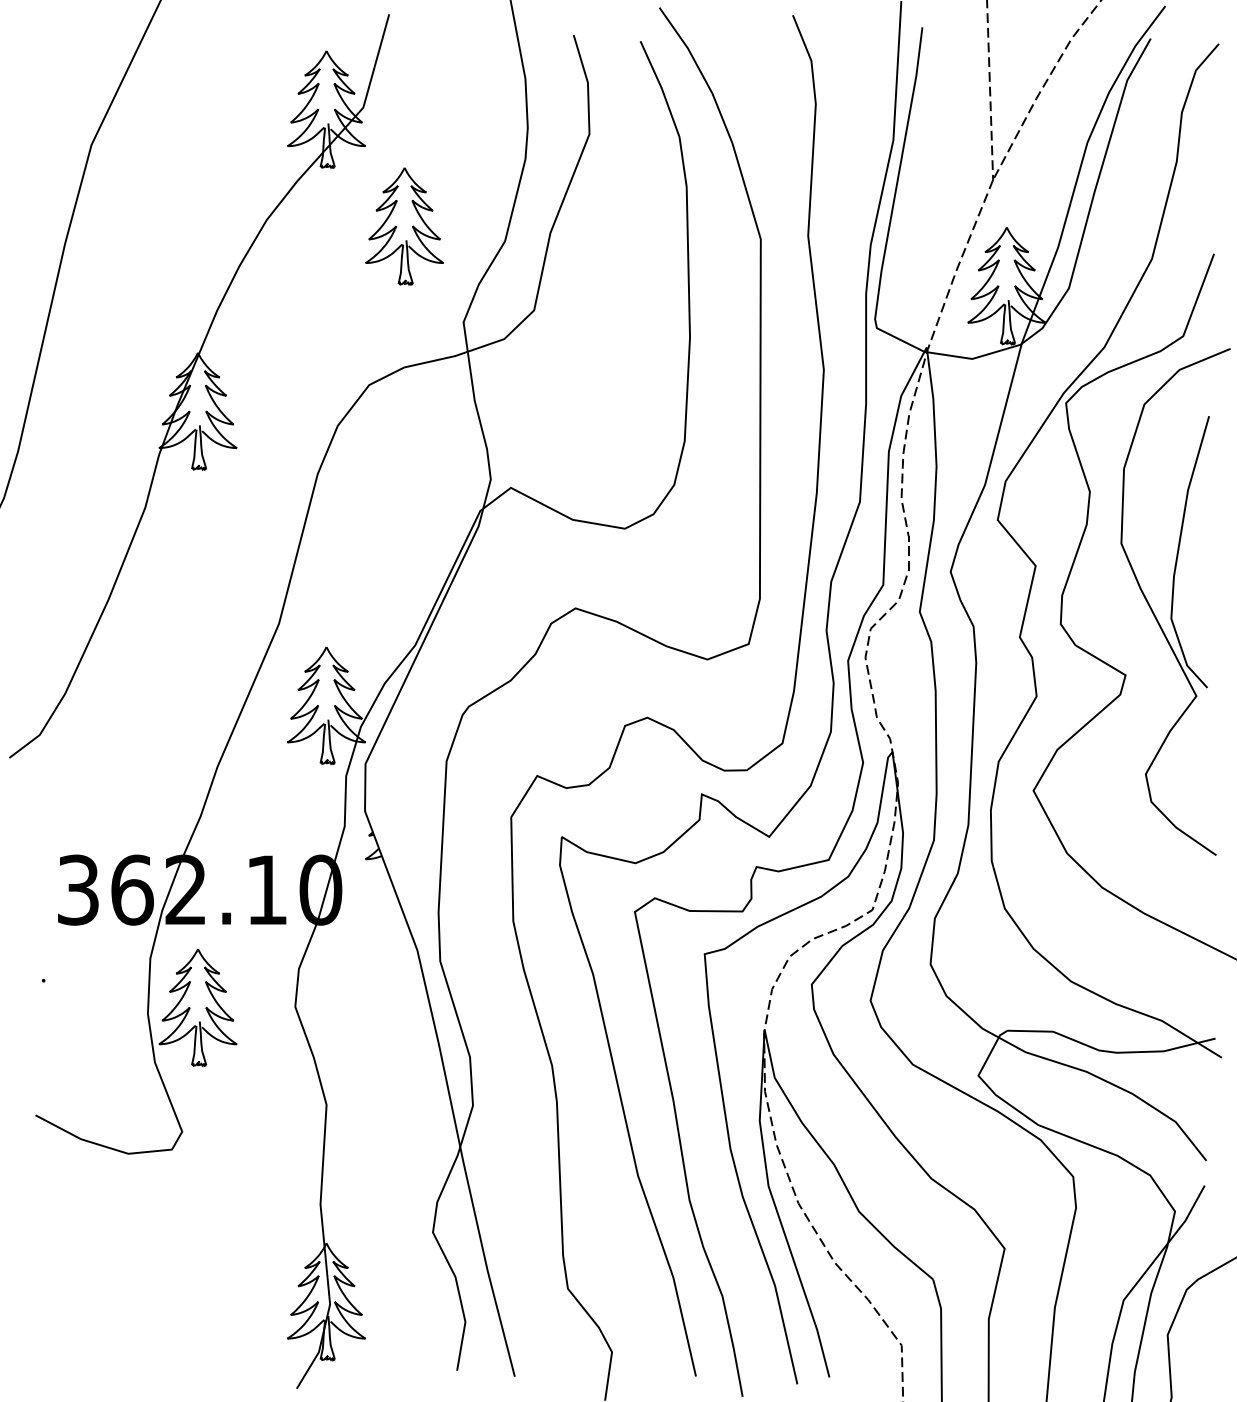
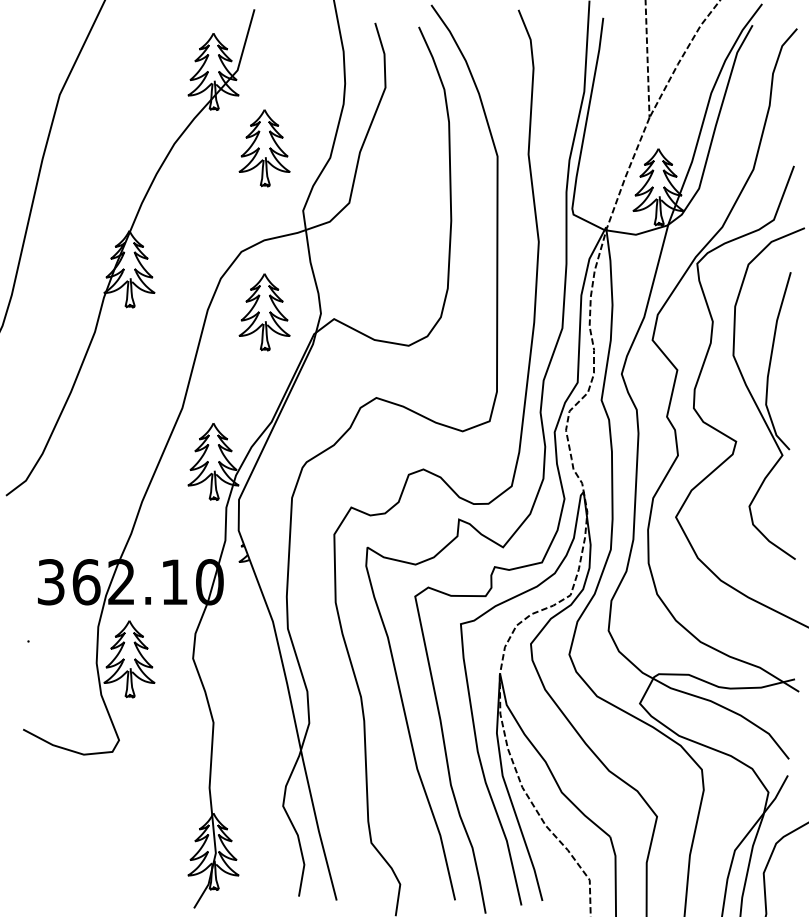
part: (404, 477) -> (264, 312), added

